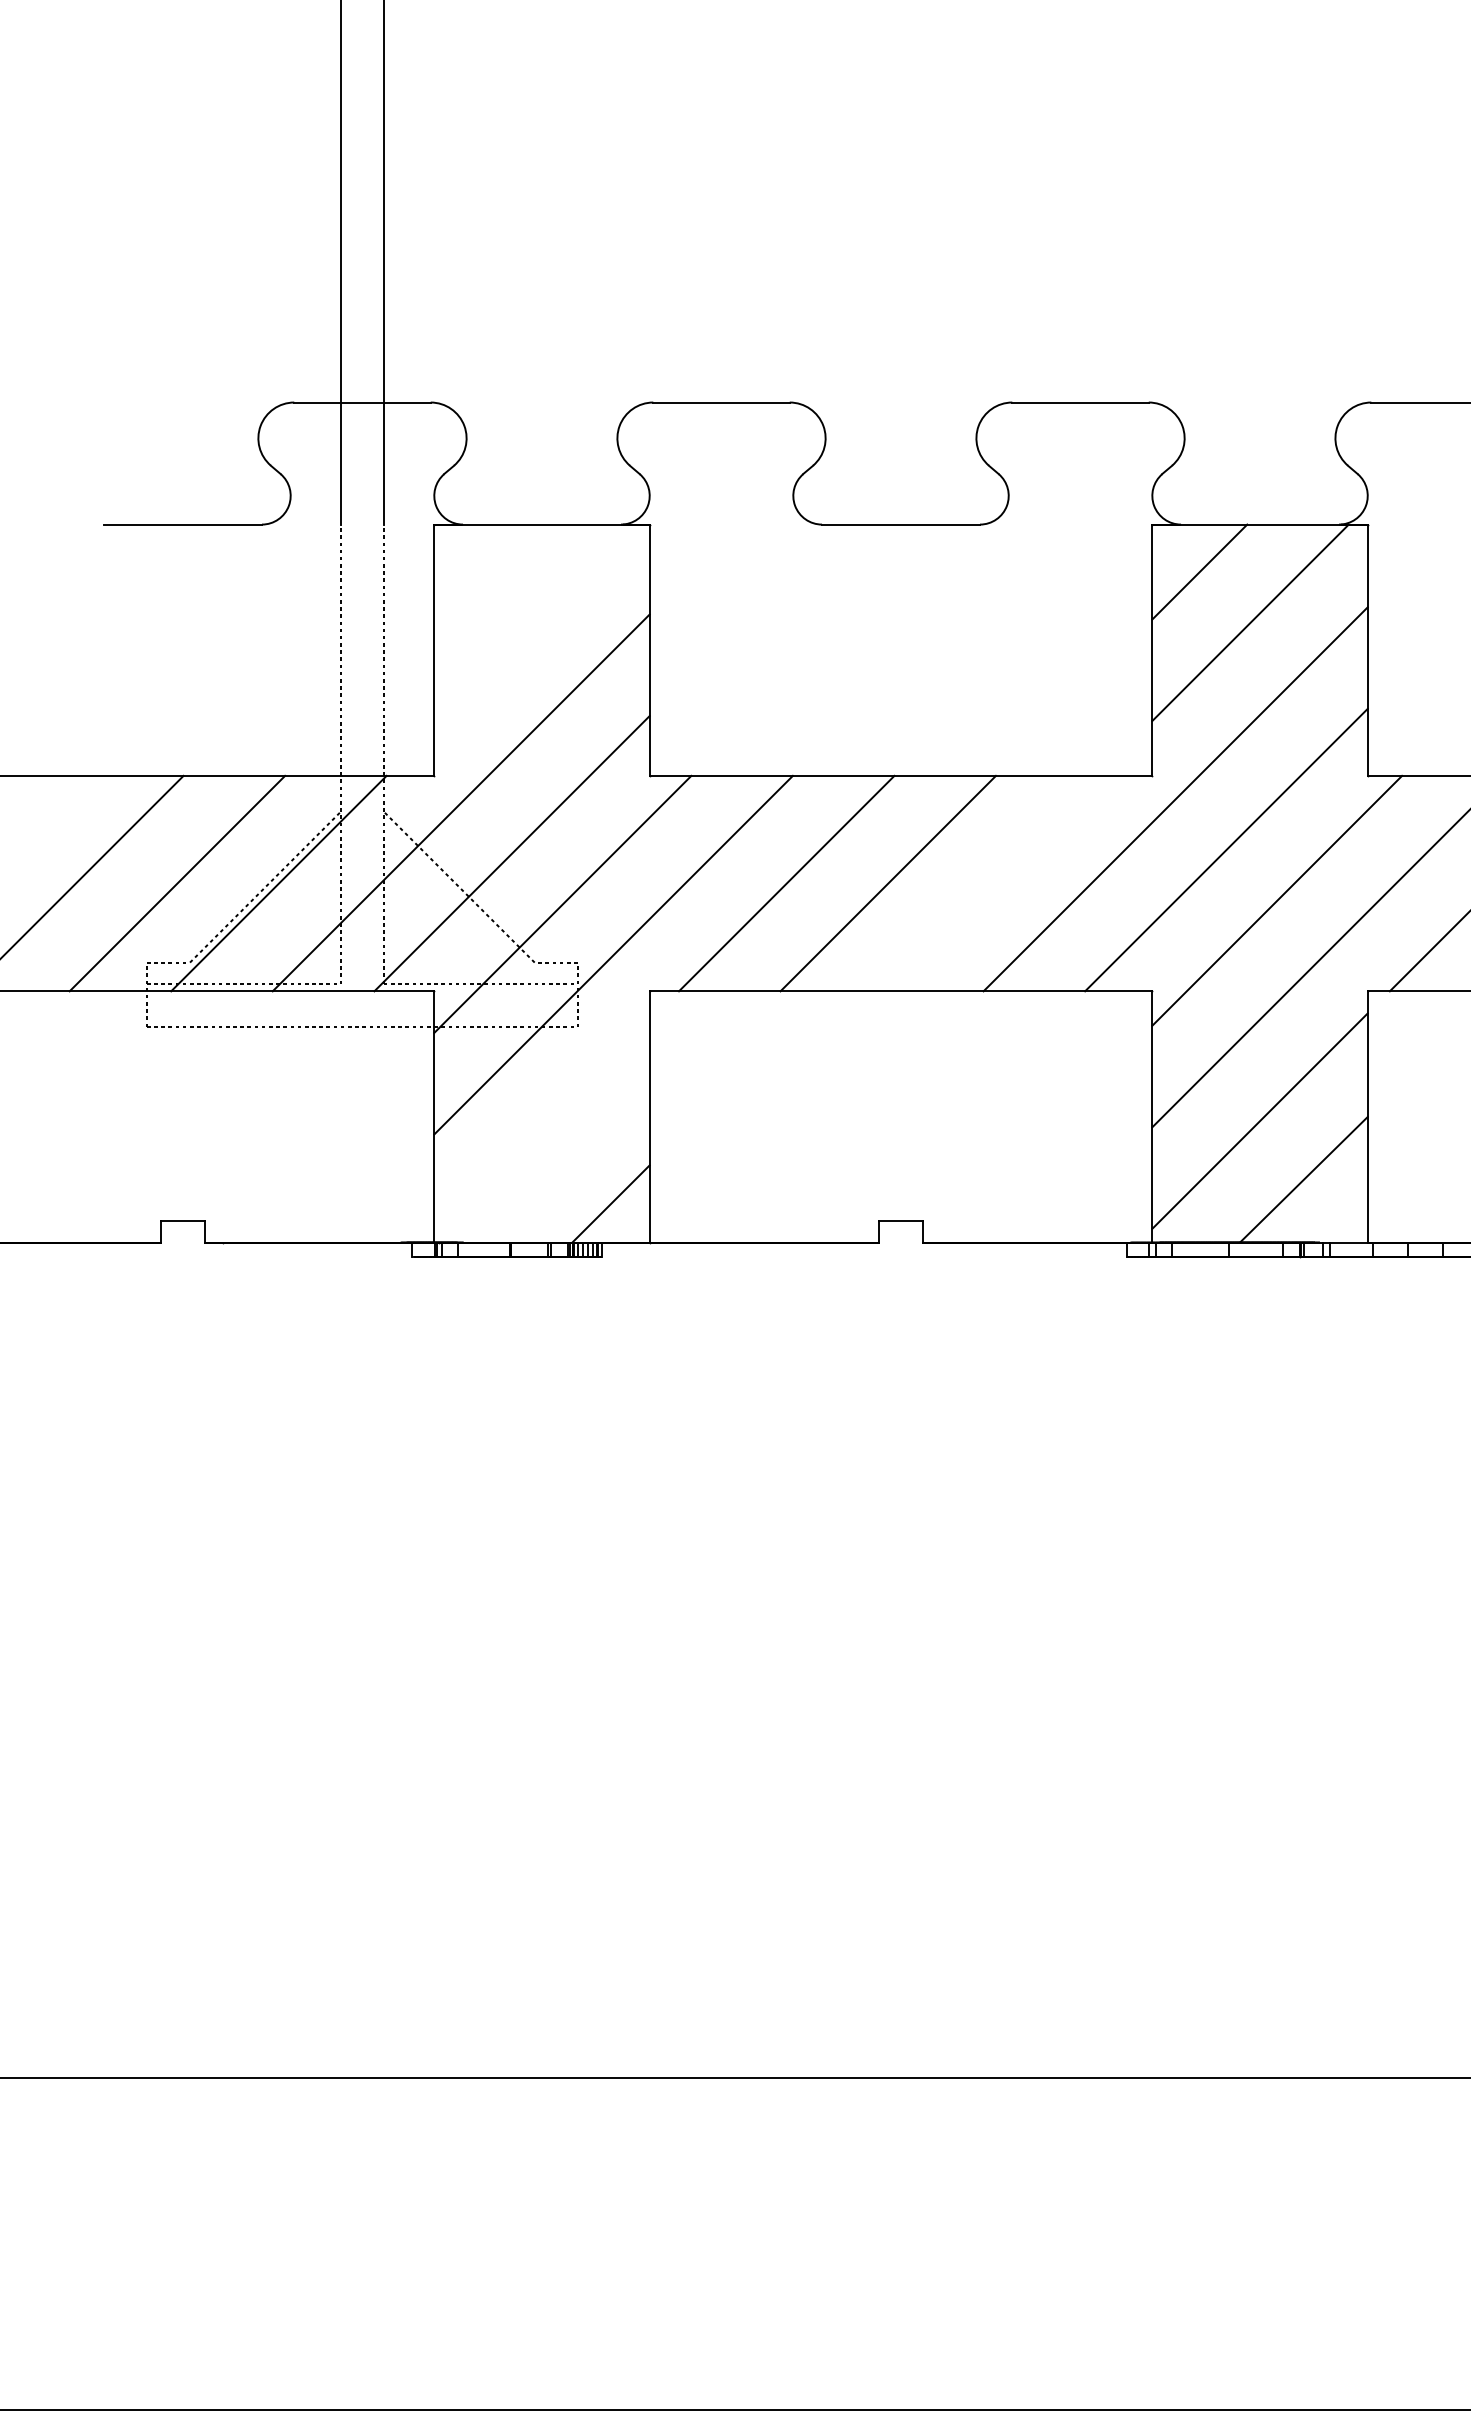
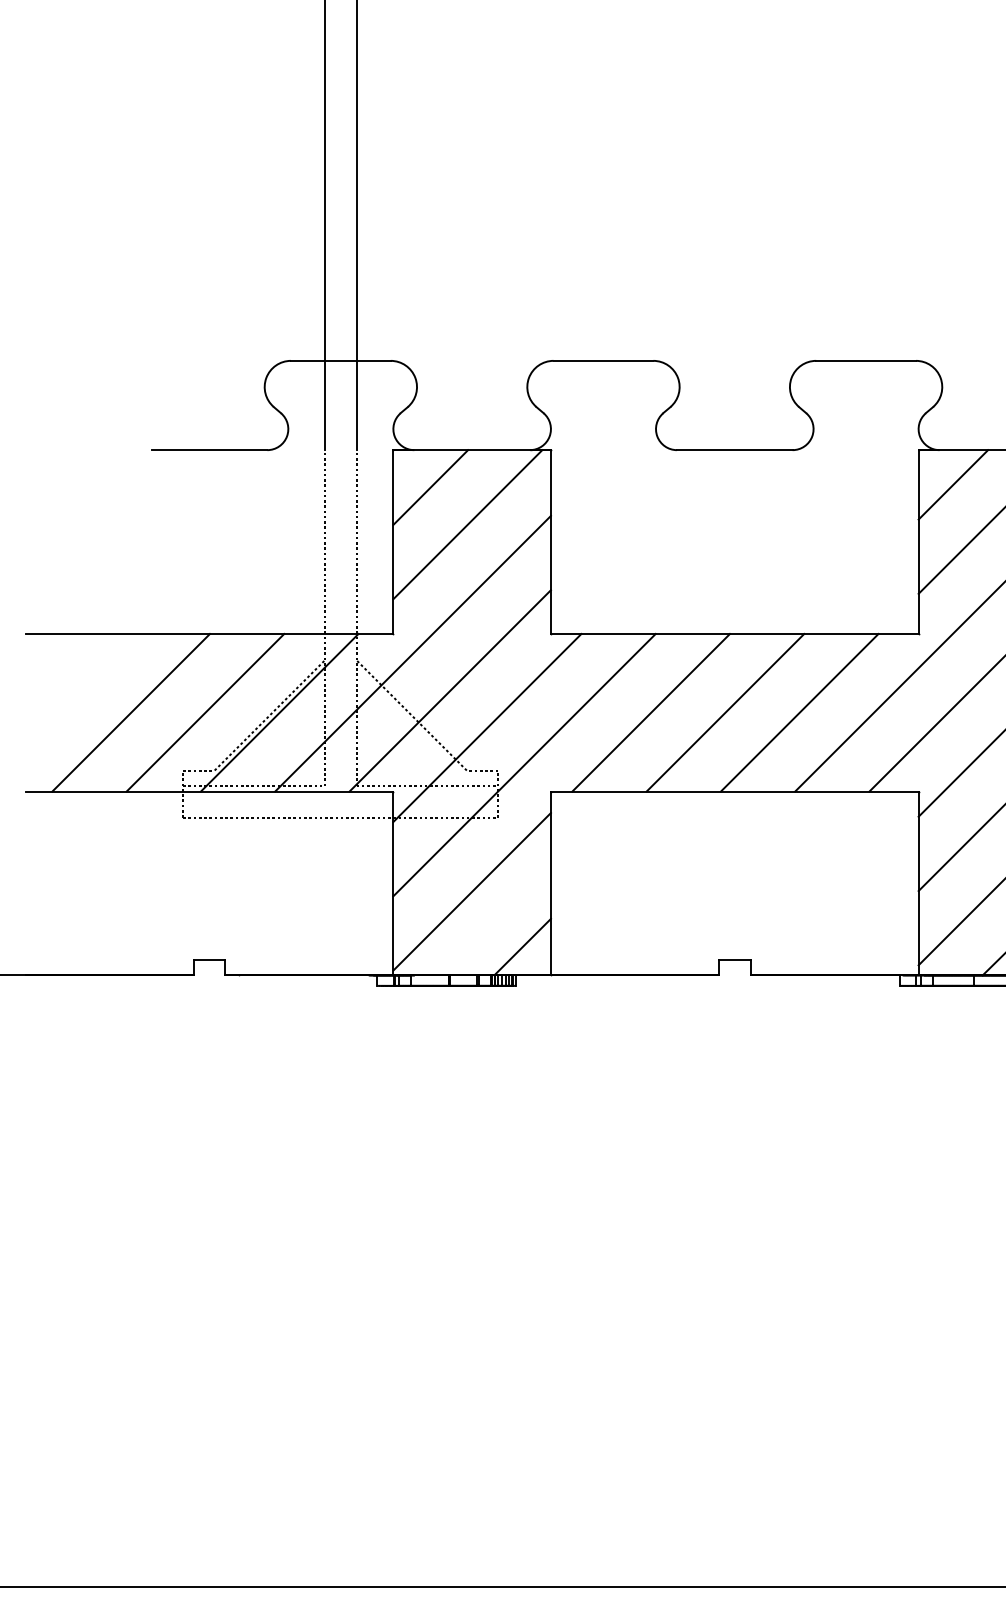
line: (485, 575) -> (430, 487), added
line: (535, 626) -> (467, 524), added
line: (989, 883) -> (799, 712), added
line: (541, 1128) -> (471, 891), added

